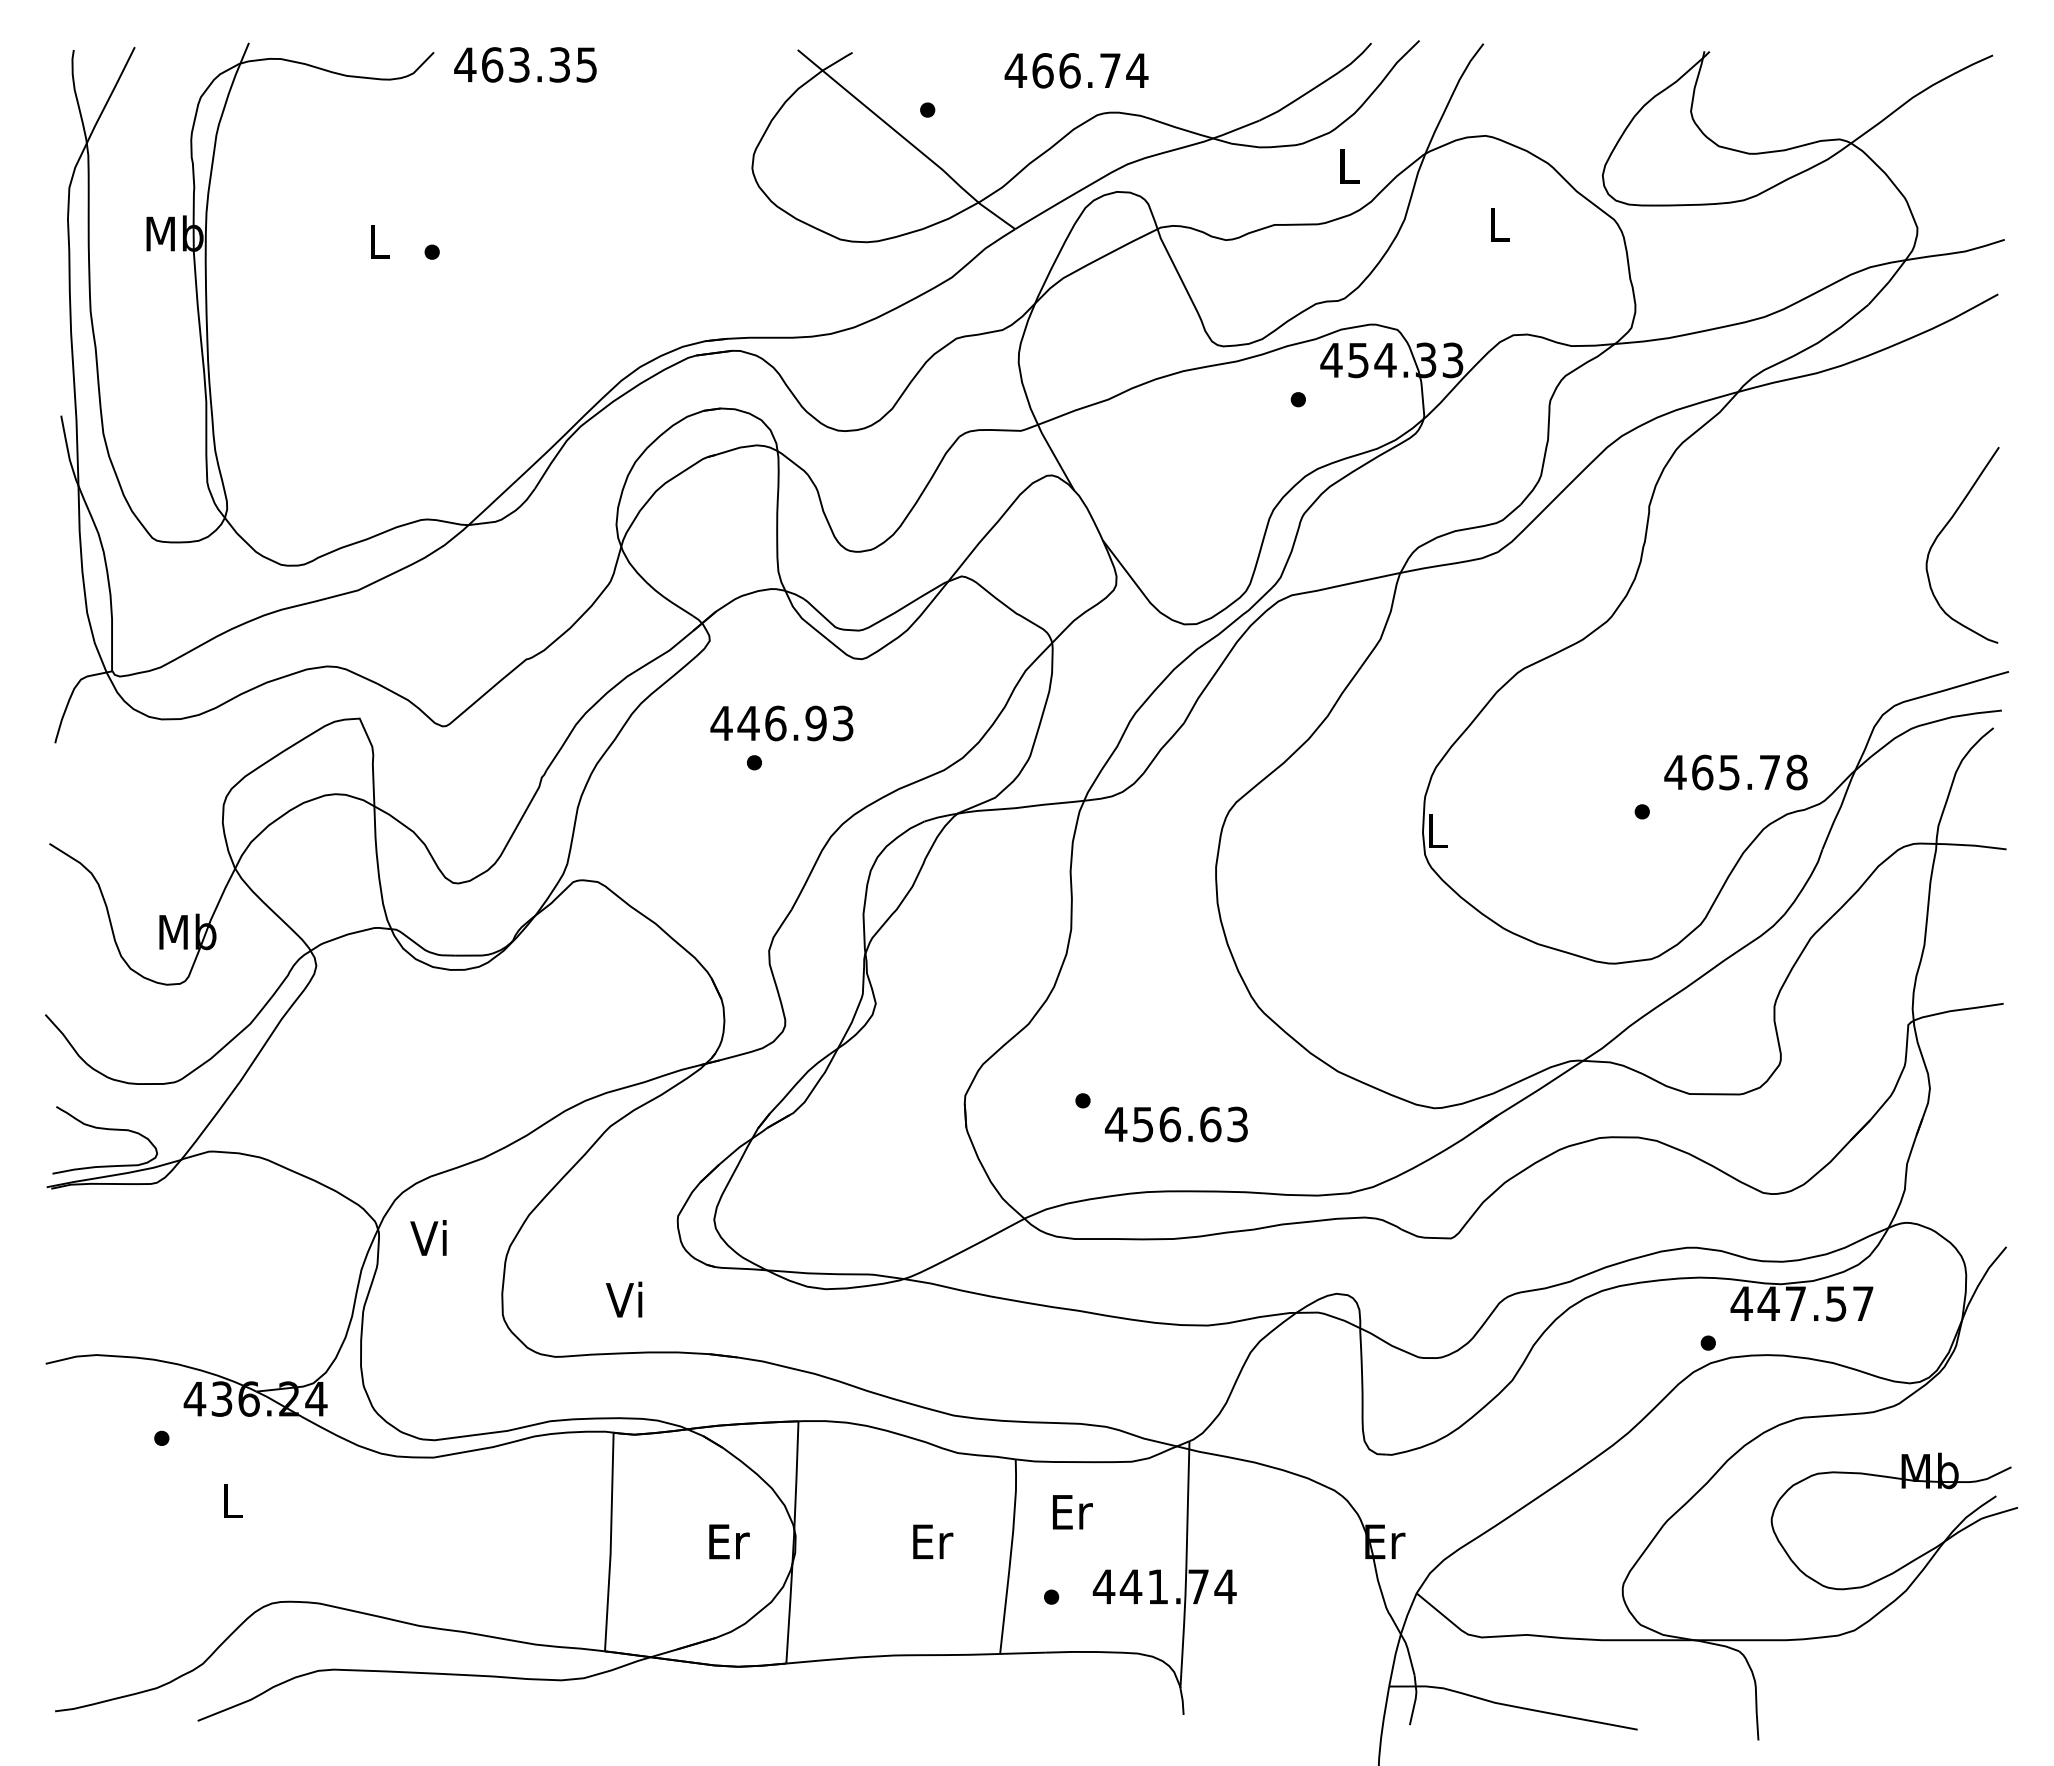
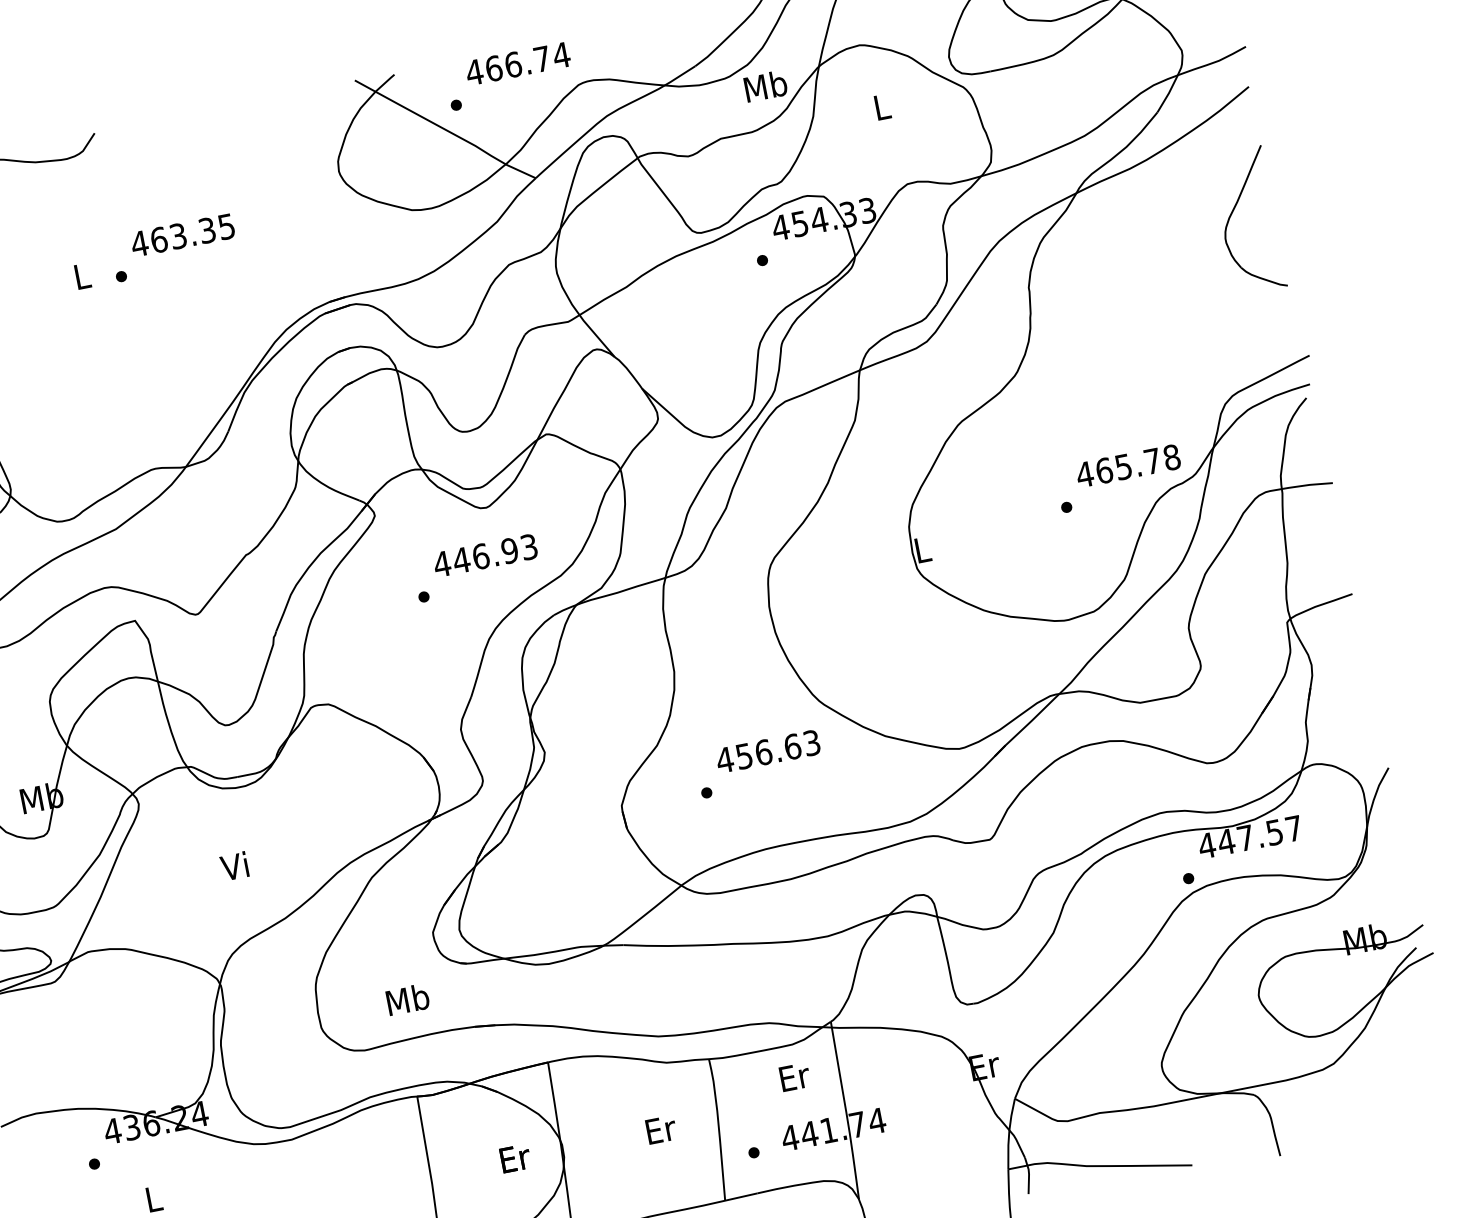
text: (525, 64) -> (182, 235), moved
text: (1076, 70) -> (517, 63), moved
text: (1348, 166) -> (765, 86), L -> Mb
part: (1943, 530) -> (1232, 212), moved
text: (781, 723) -> (485, 555), moved
text: (1176, 1124) -> (768, 751), moved
text: (428, 1237) -> (234, 866), moved
text: (626, 1299) -> (407, 999), Vi -> Mb
text: (1072, 1512) -> (794, 1077), moved

